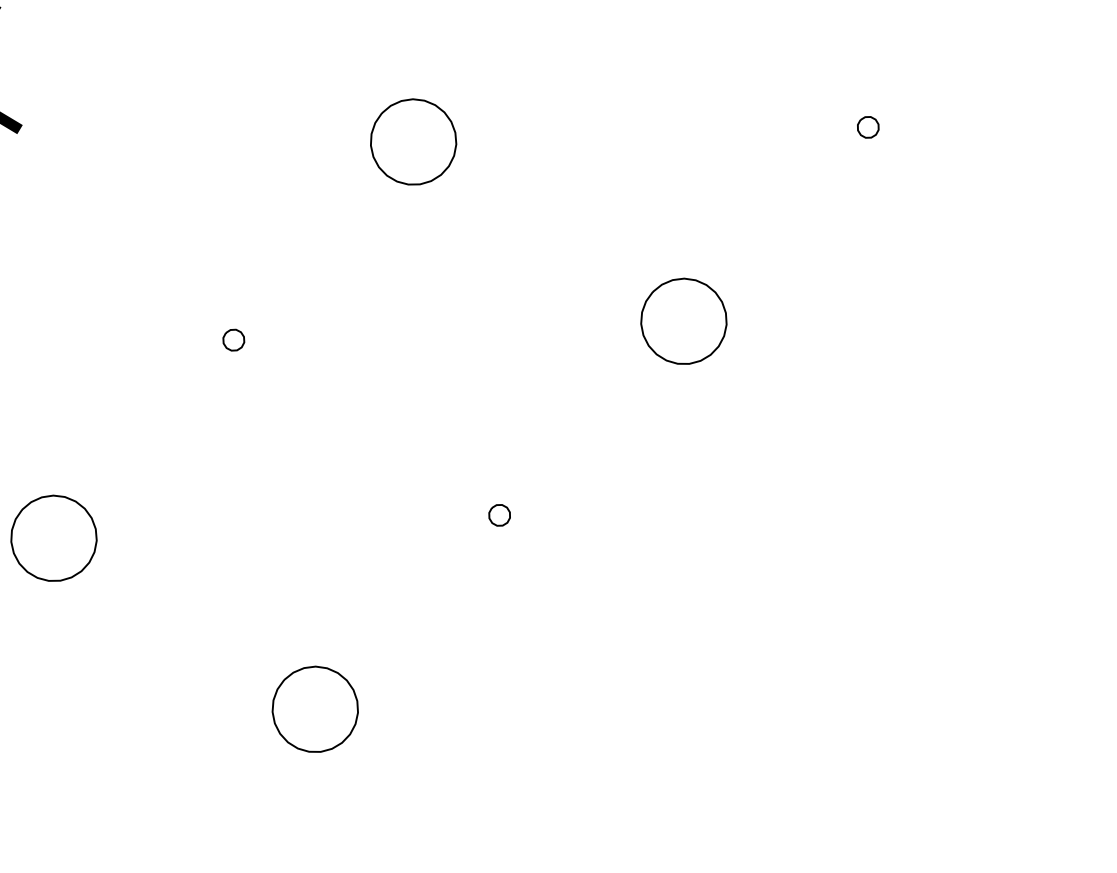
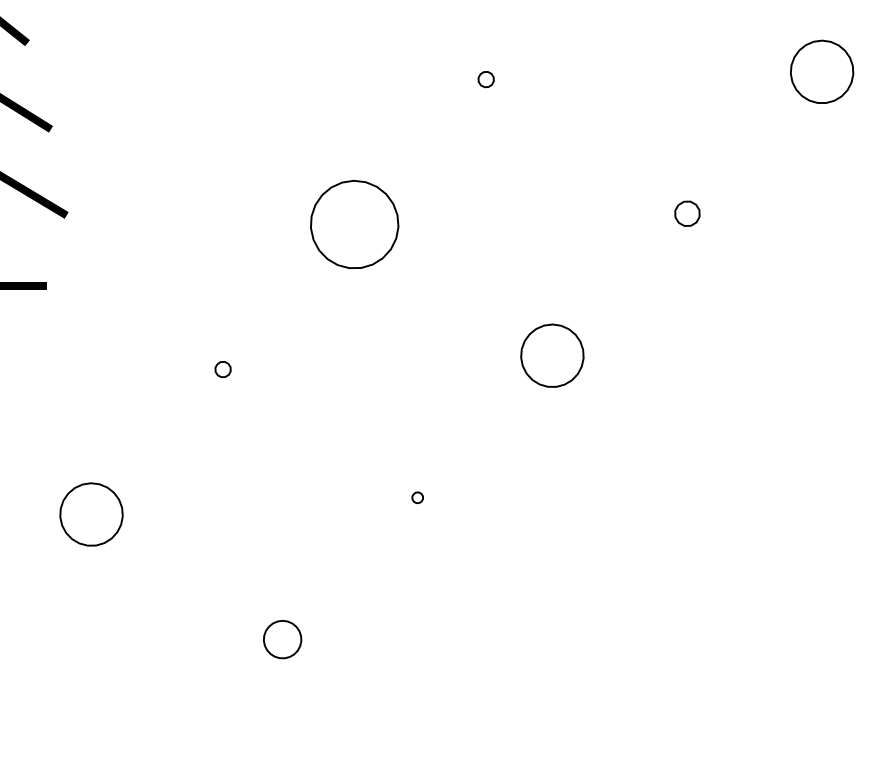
part: (867, 126) -> (686, 213), size x1.6
part: (413, 141) -> (354, 224), size x1.4
part: (499, 515) -> (417, 497), size x0.7
part: (315, 709) -> (282, 639), size x0.6

